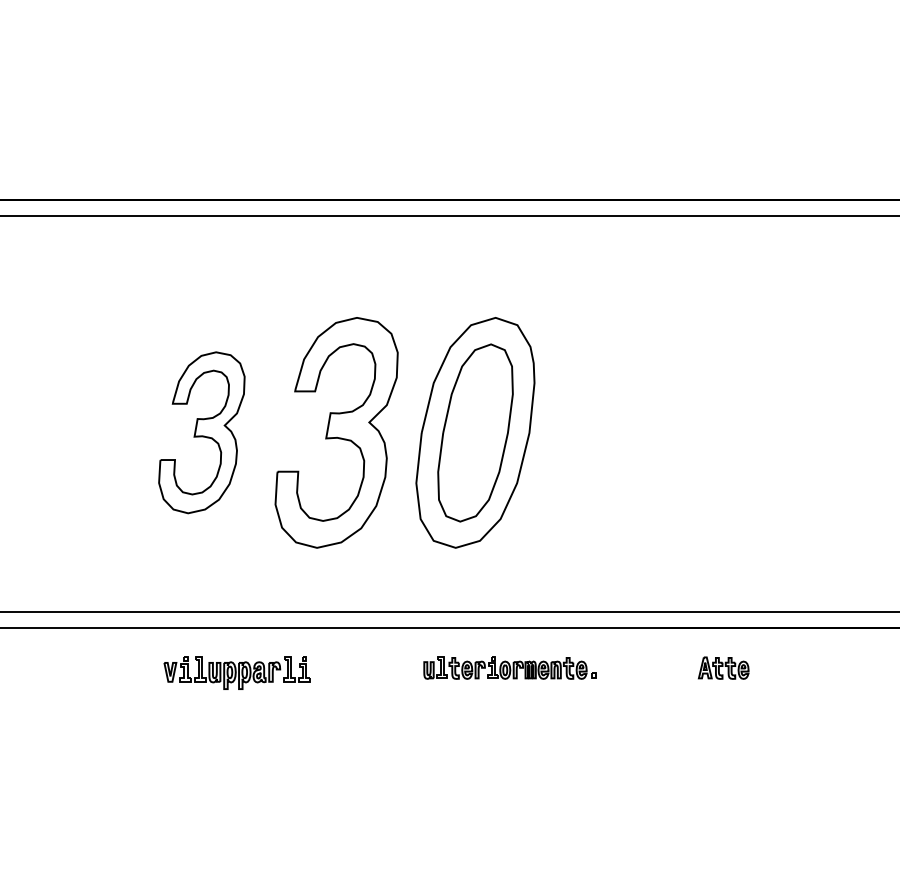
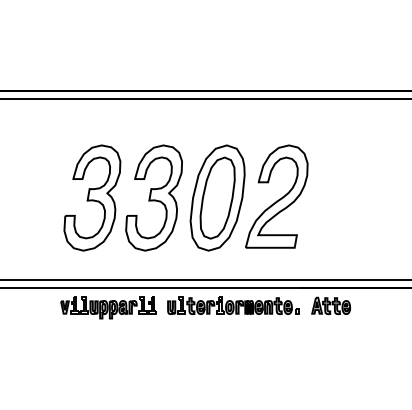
part: (604, 429) -> (276, 196), added
part: (202, 431) -> (92, 197), size x1.43
part: (510, 667) -> (233, 305), size x1.67
part: (724, 667) -> (331, 305), size x1.67
part: (236, 671) -> (108, 307), size x1.43

